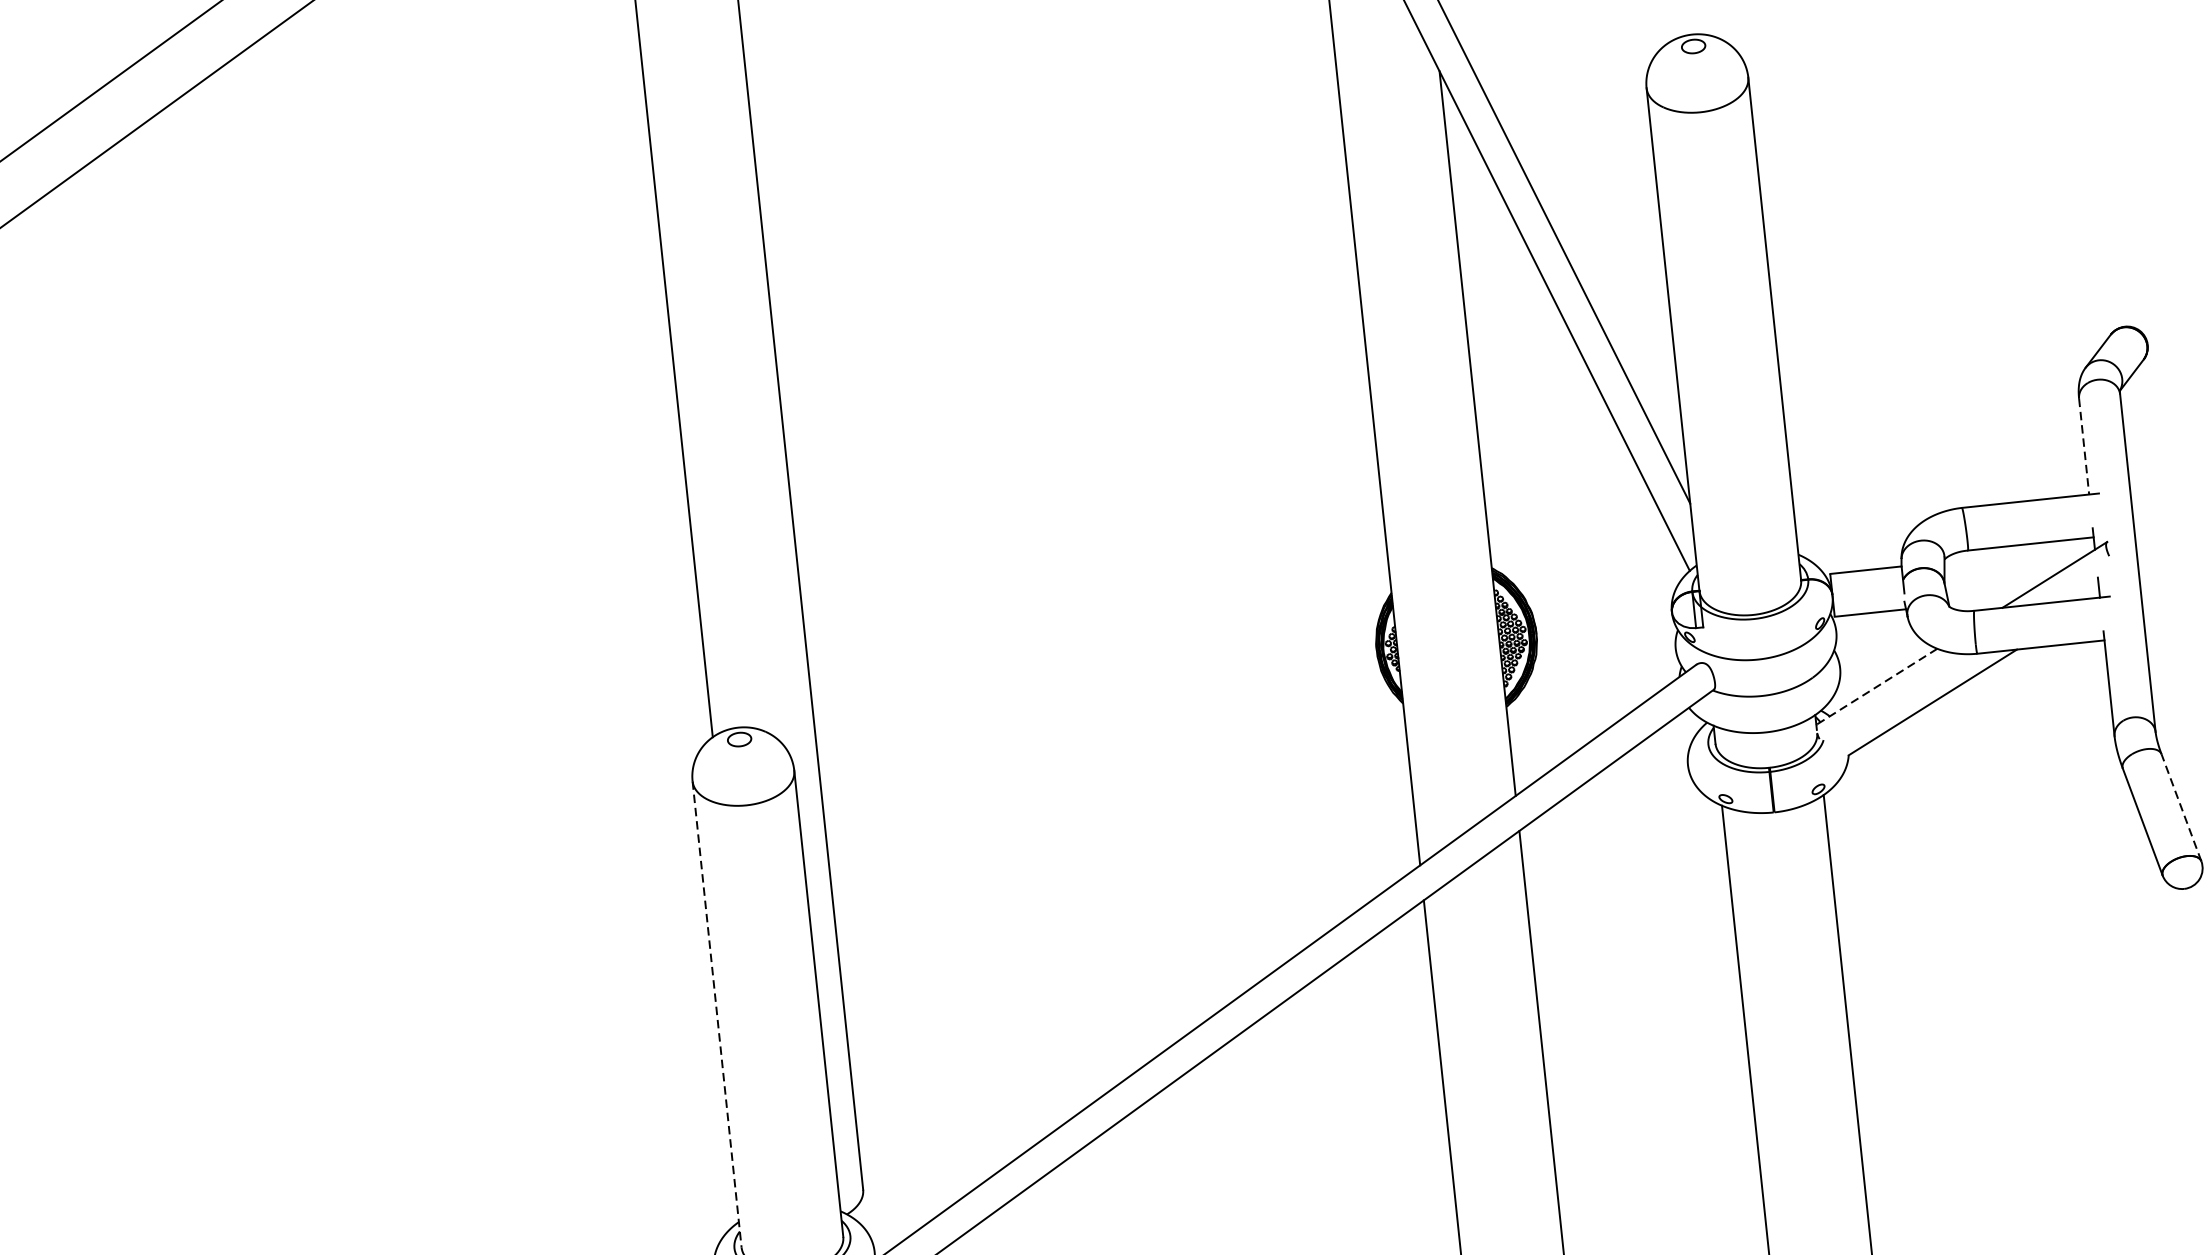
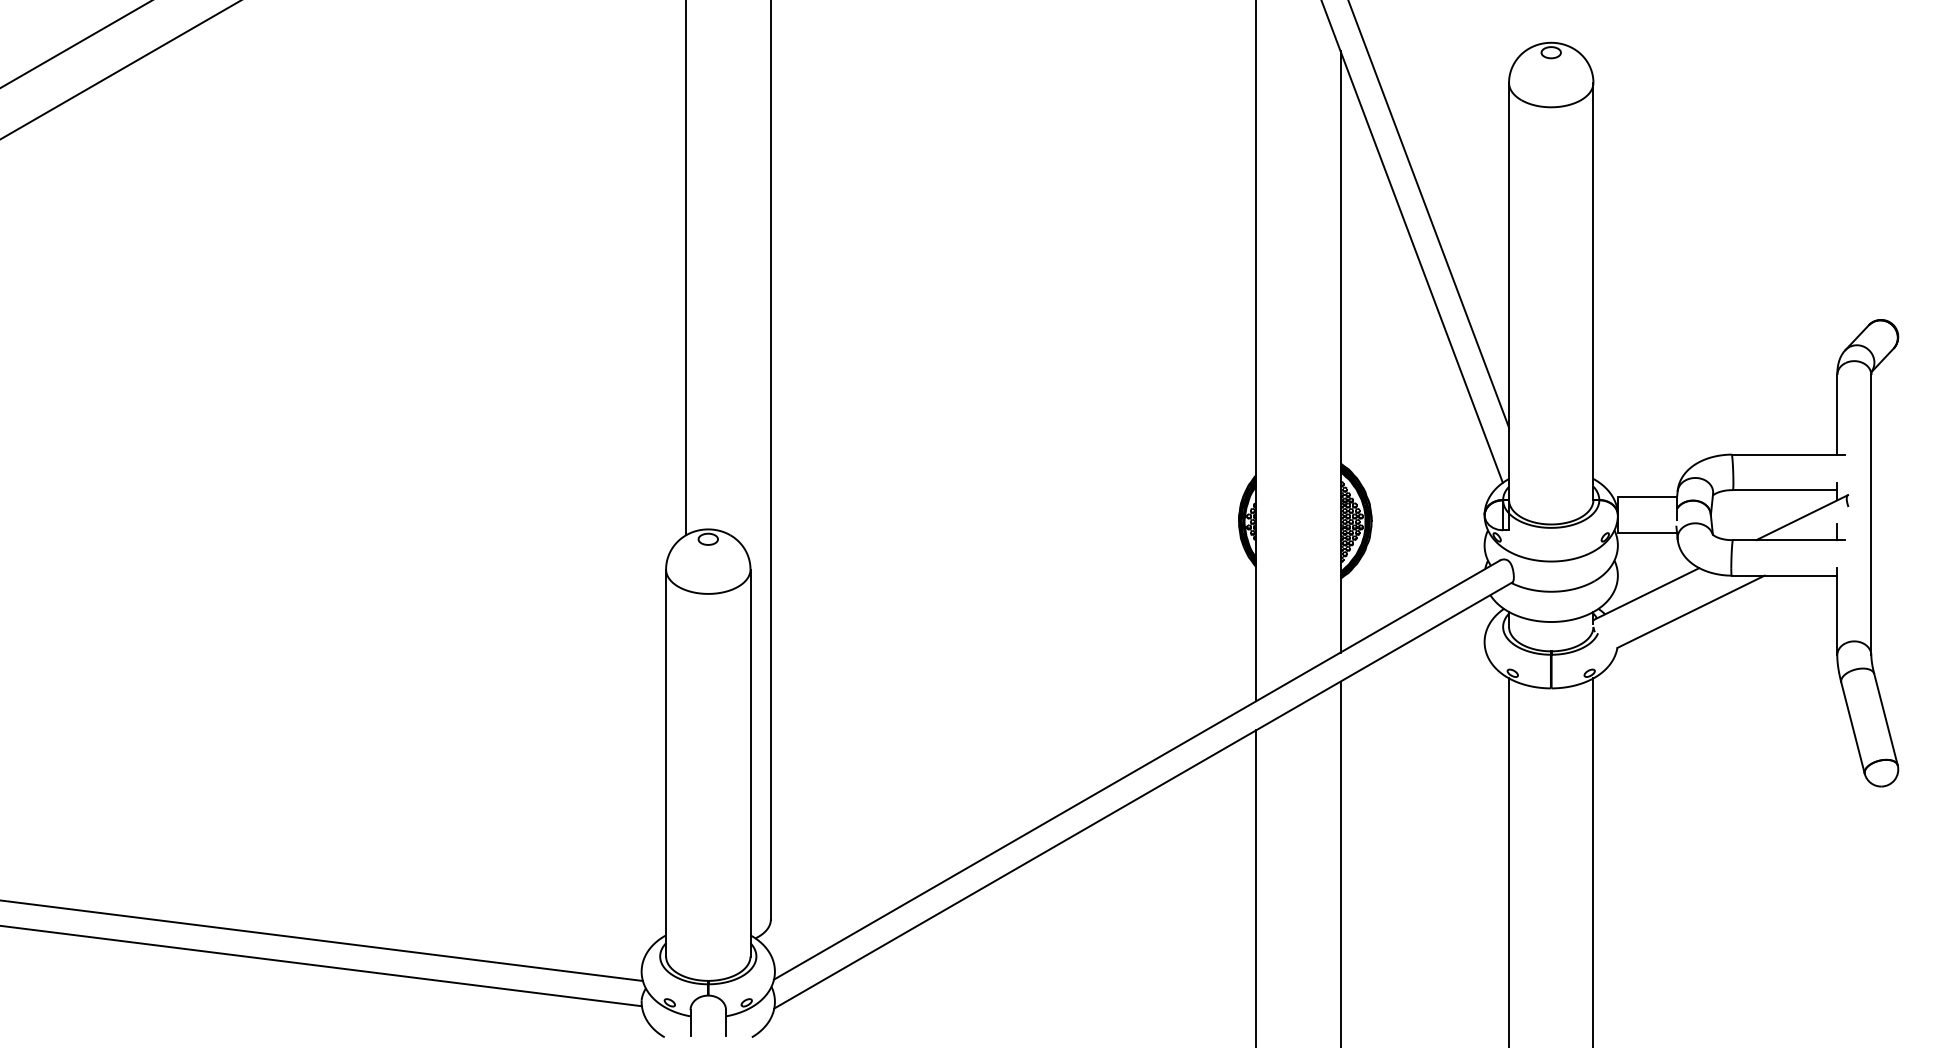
line: (2084, 446) -> (1837, 414), dashed -> solid
line: (1876, 686) -> (1646, 593), dashed -> solid
line: (2180, 807) -> (1885, 719), dashed -> solid
line: (717, 1014) -> (666, 763), dashed -> solid

